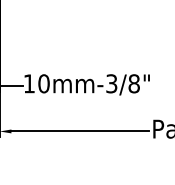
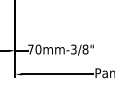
text: (28, 83) -> (30, 49), 10mm-3/8" -> 70mm-3/8"

